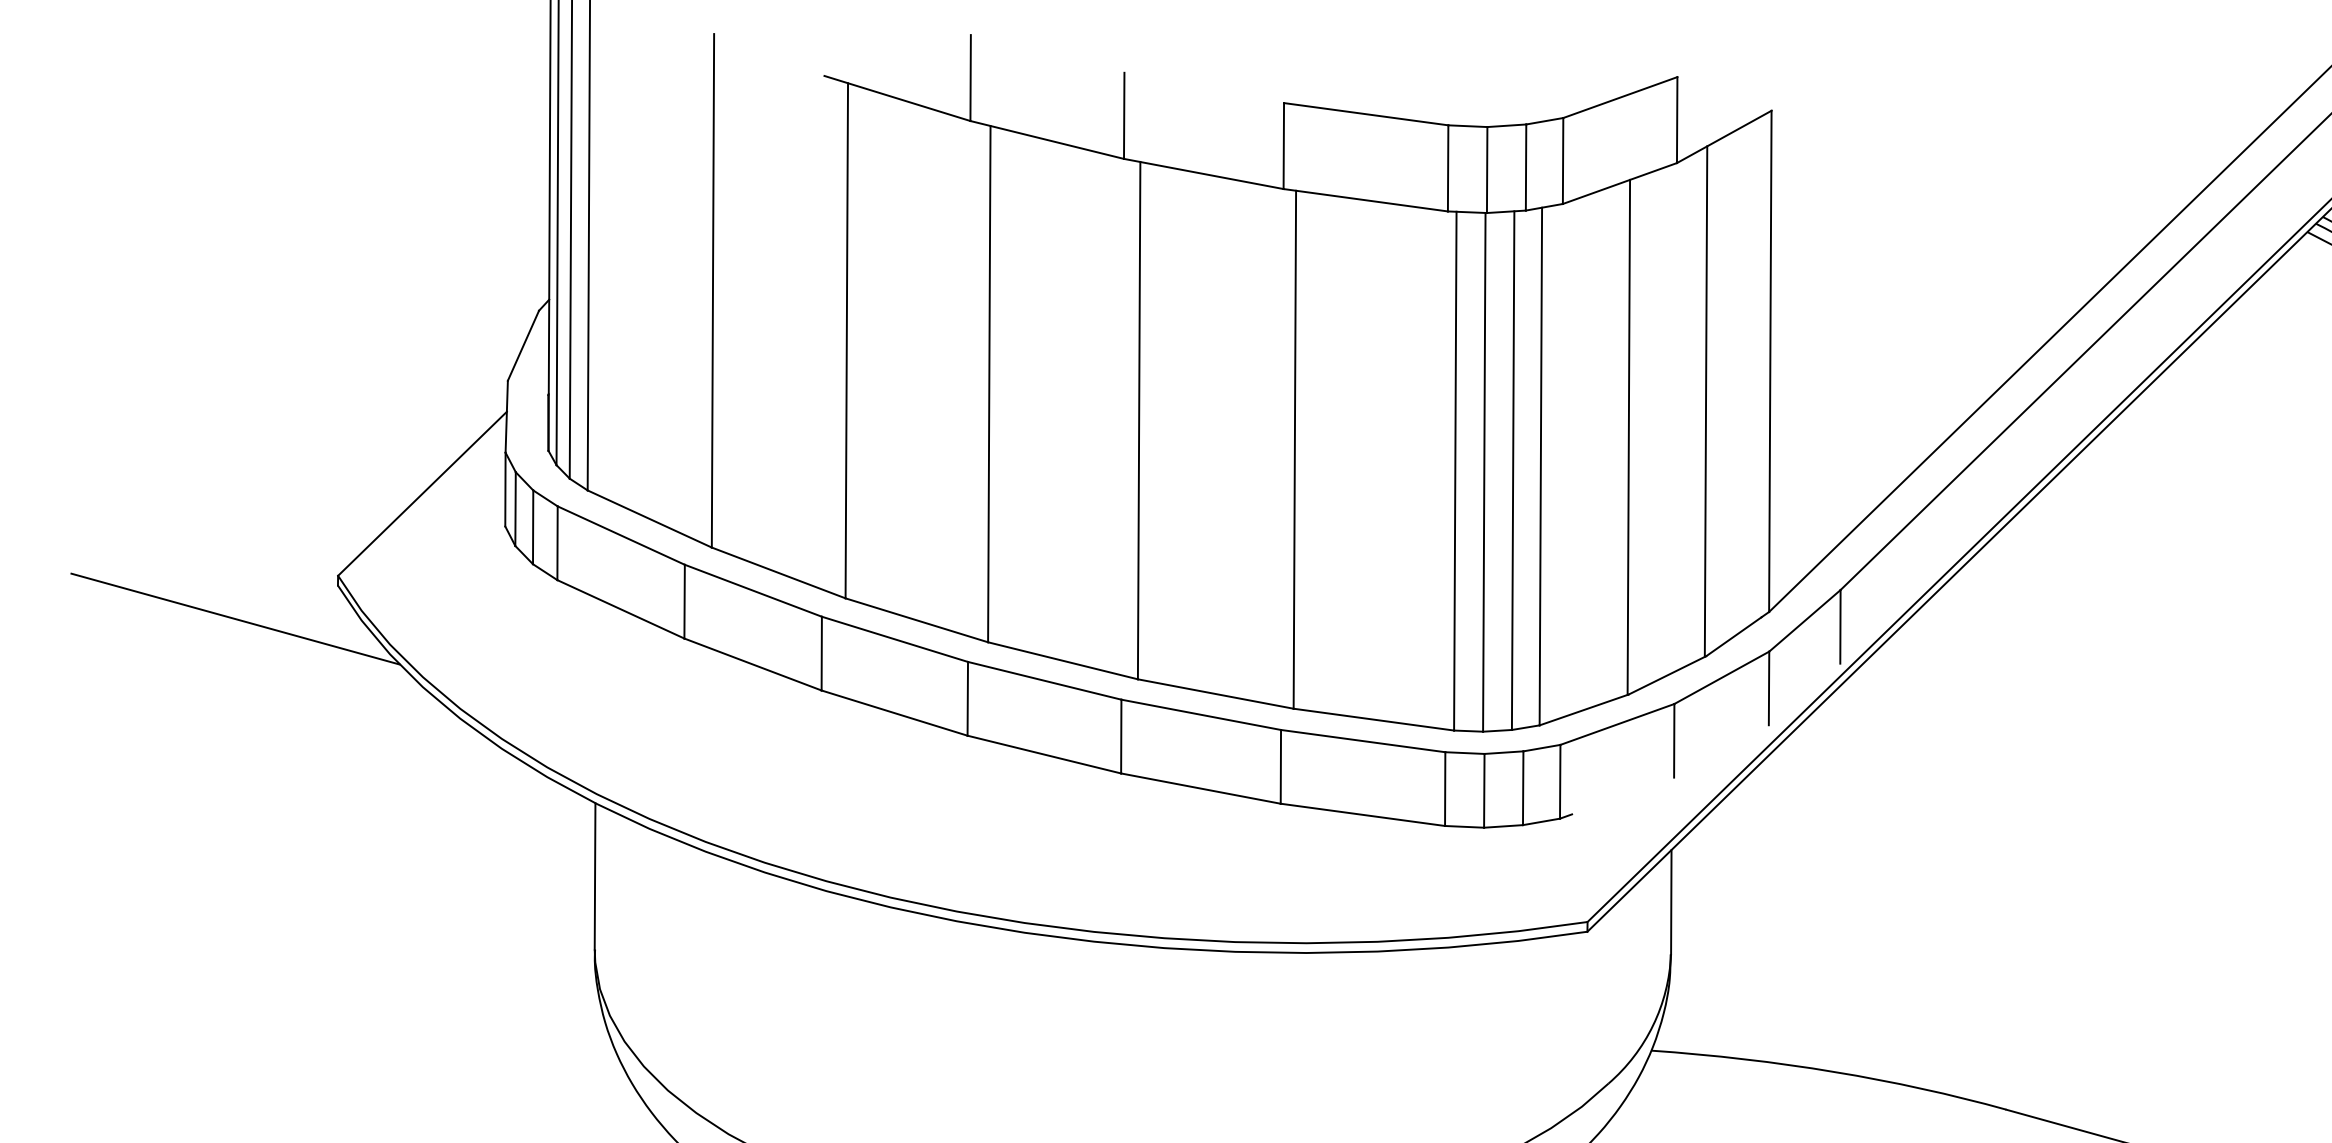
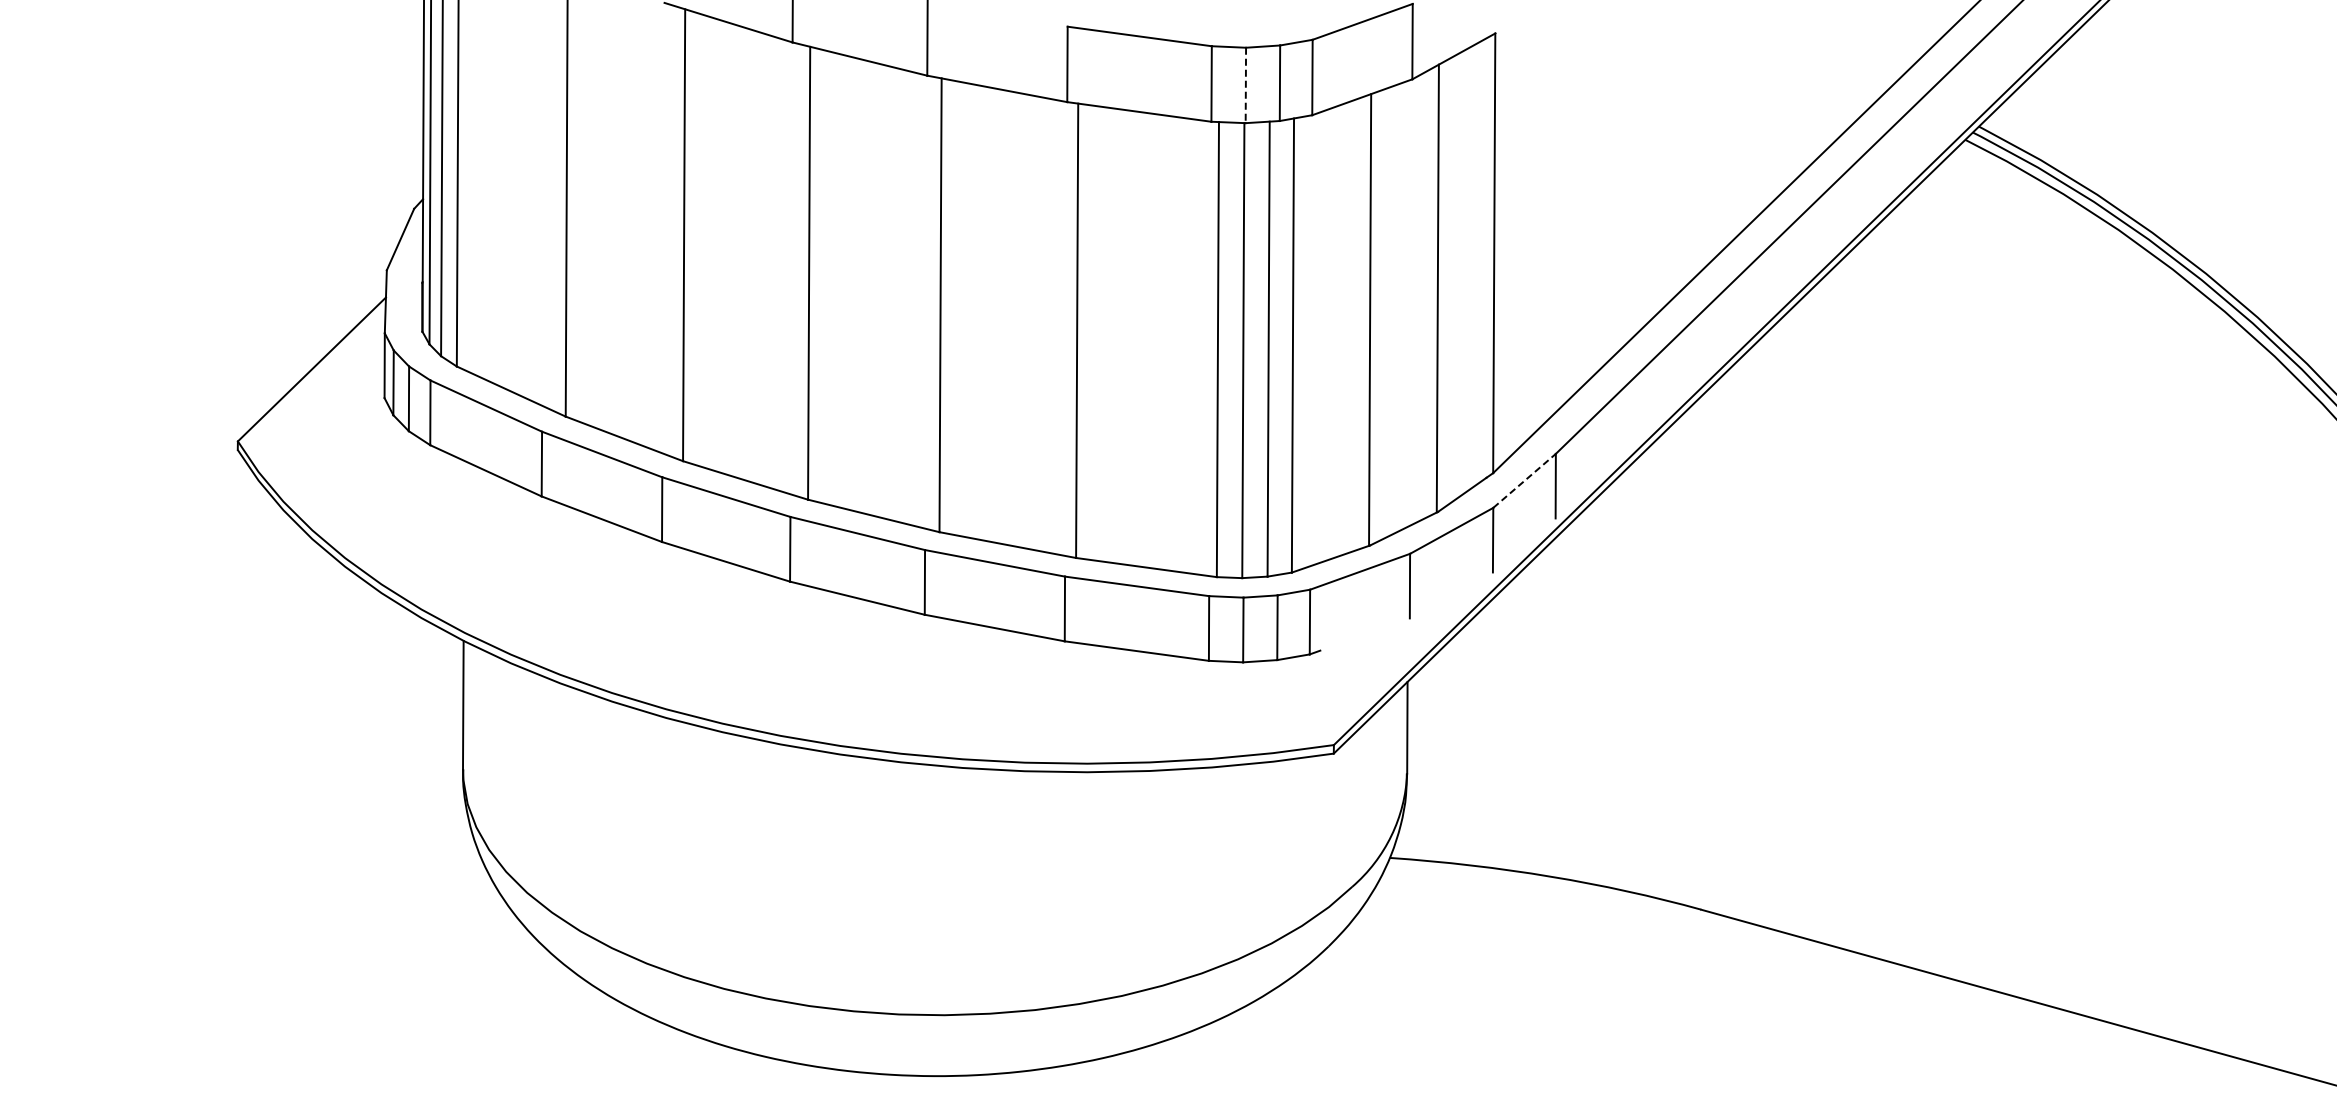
line: (1486, 170) -> (1245, 85), solid -> dashed
line: (235, 619) -> (147, 479), removed
line: (1804, 620) -> (1524, 480), solid -> dashed

